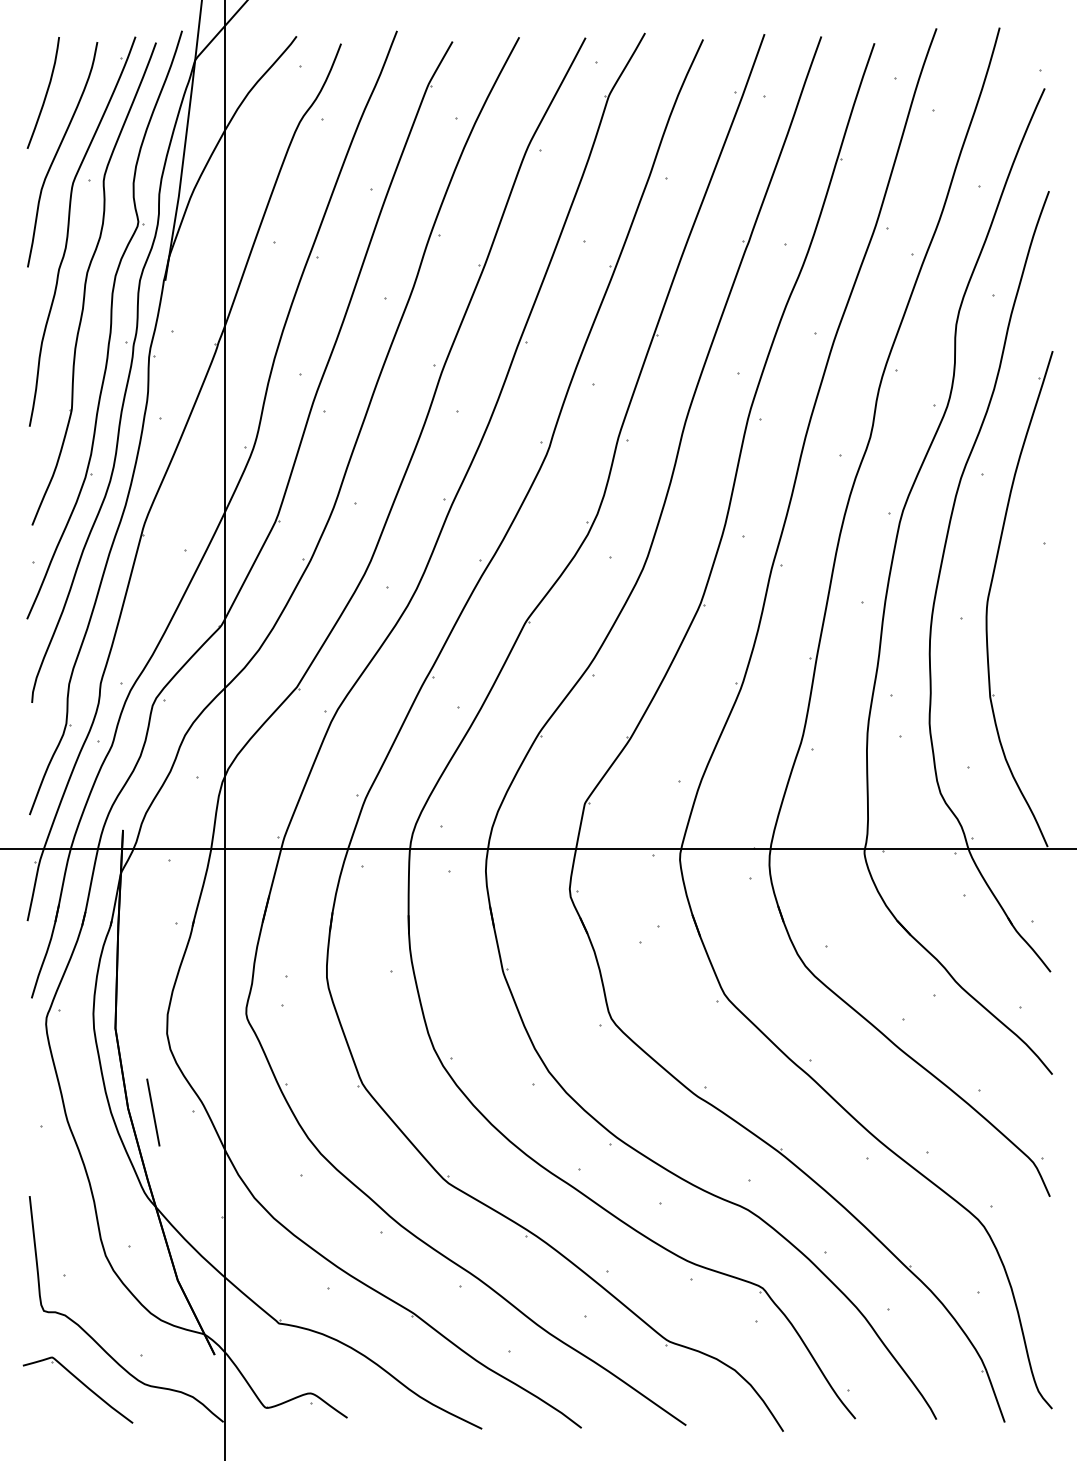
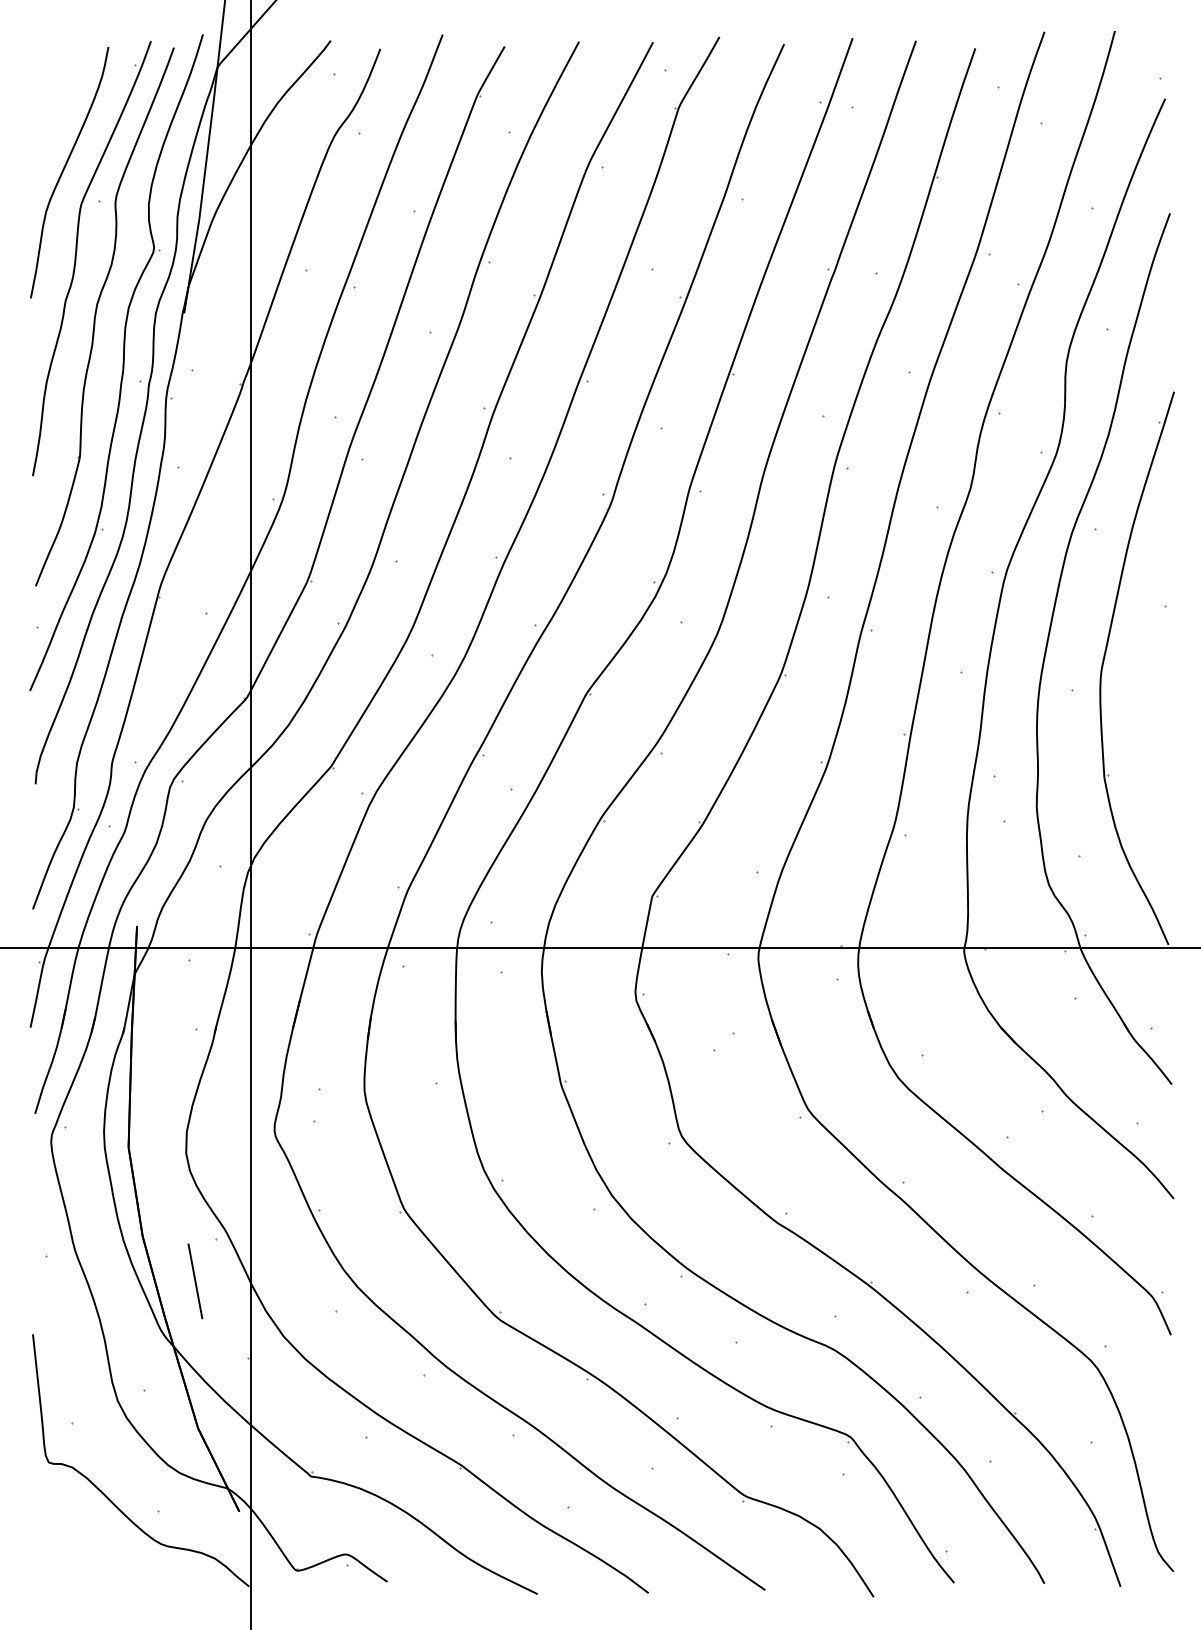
curve: (45, 93) -> (50, 104), removed
line: (153, 1112) -> (195, 1281), moved
part: (82, 1384) -> (91, 1544), removed

